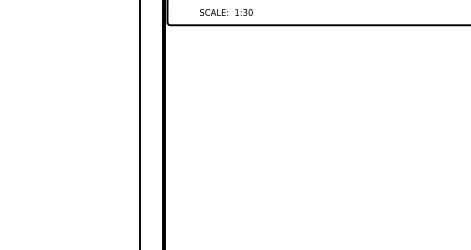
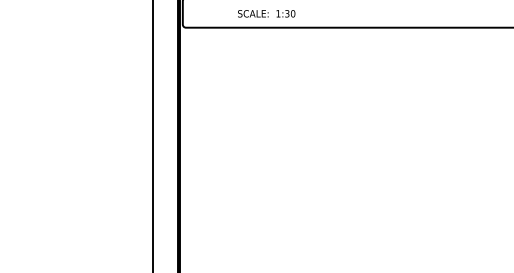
text: (226, 12) -> (266, 13), moved

